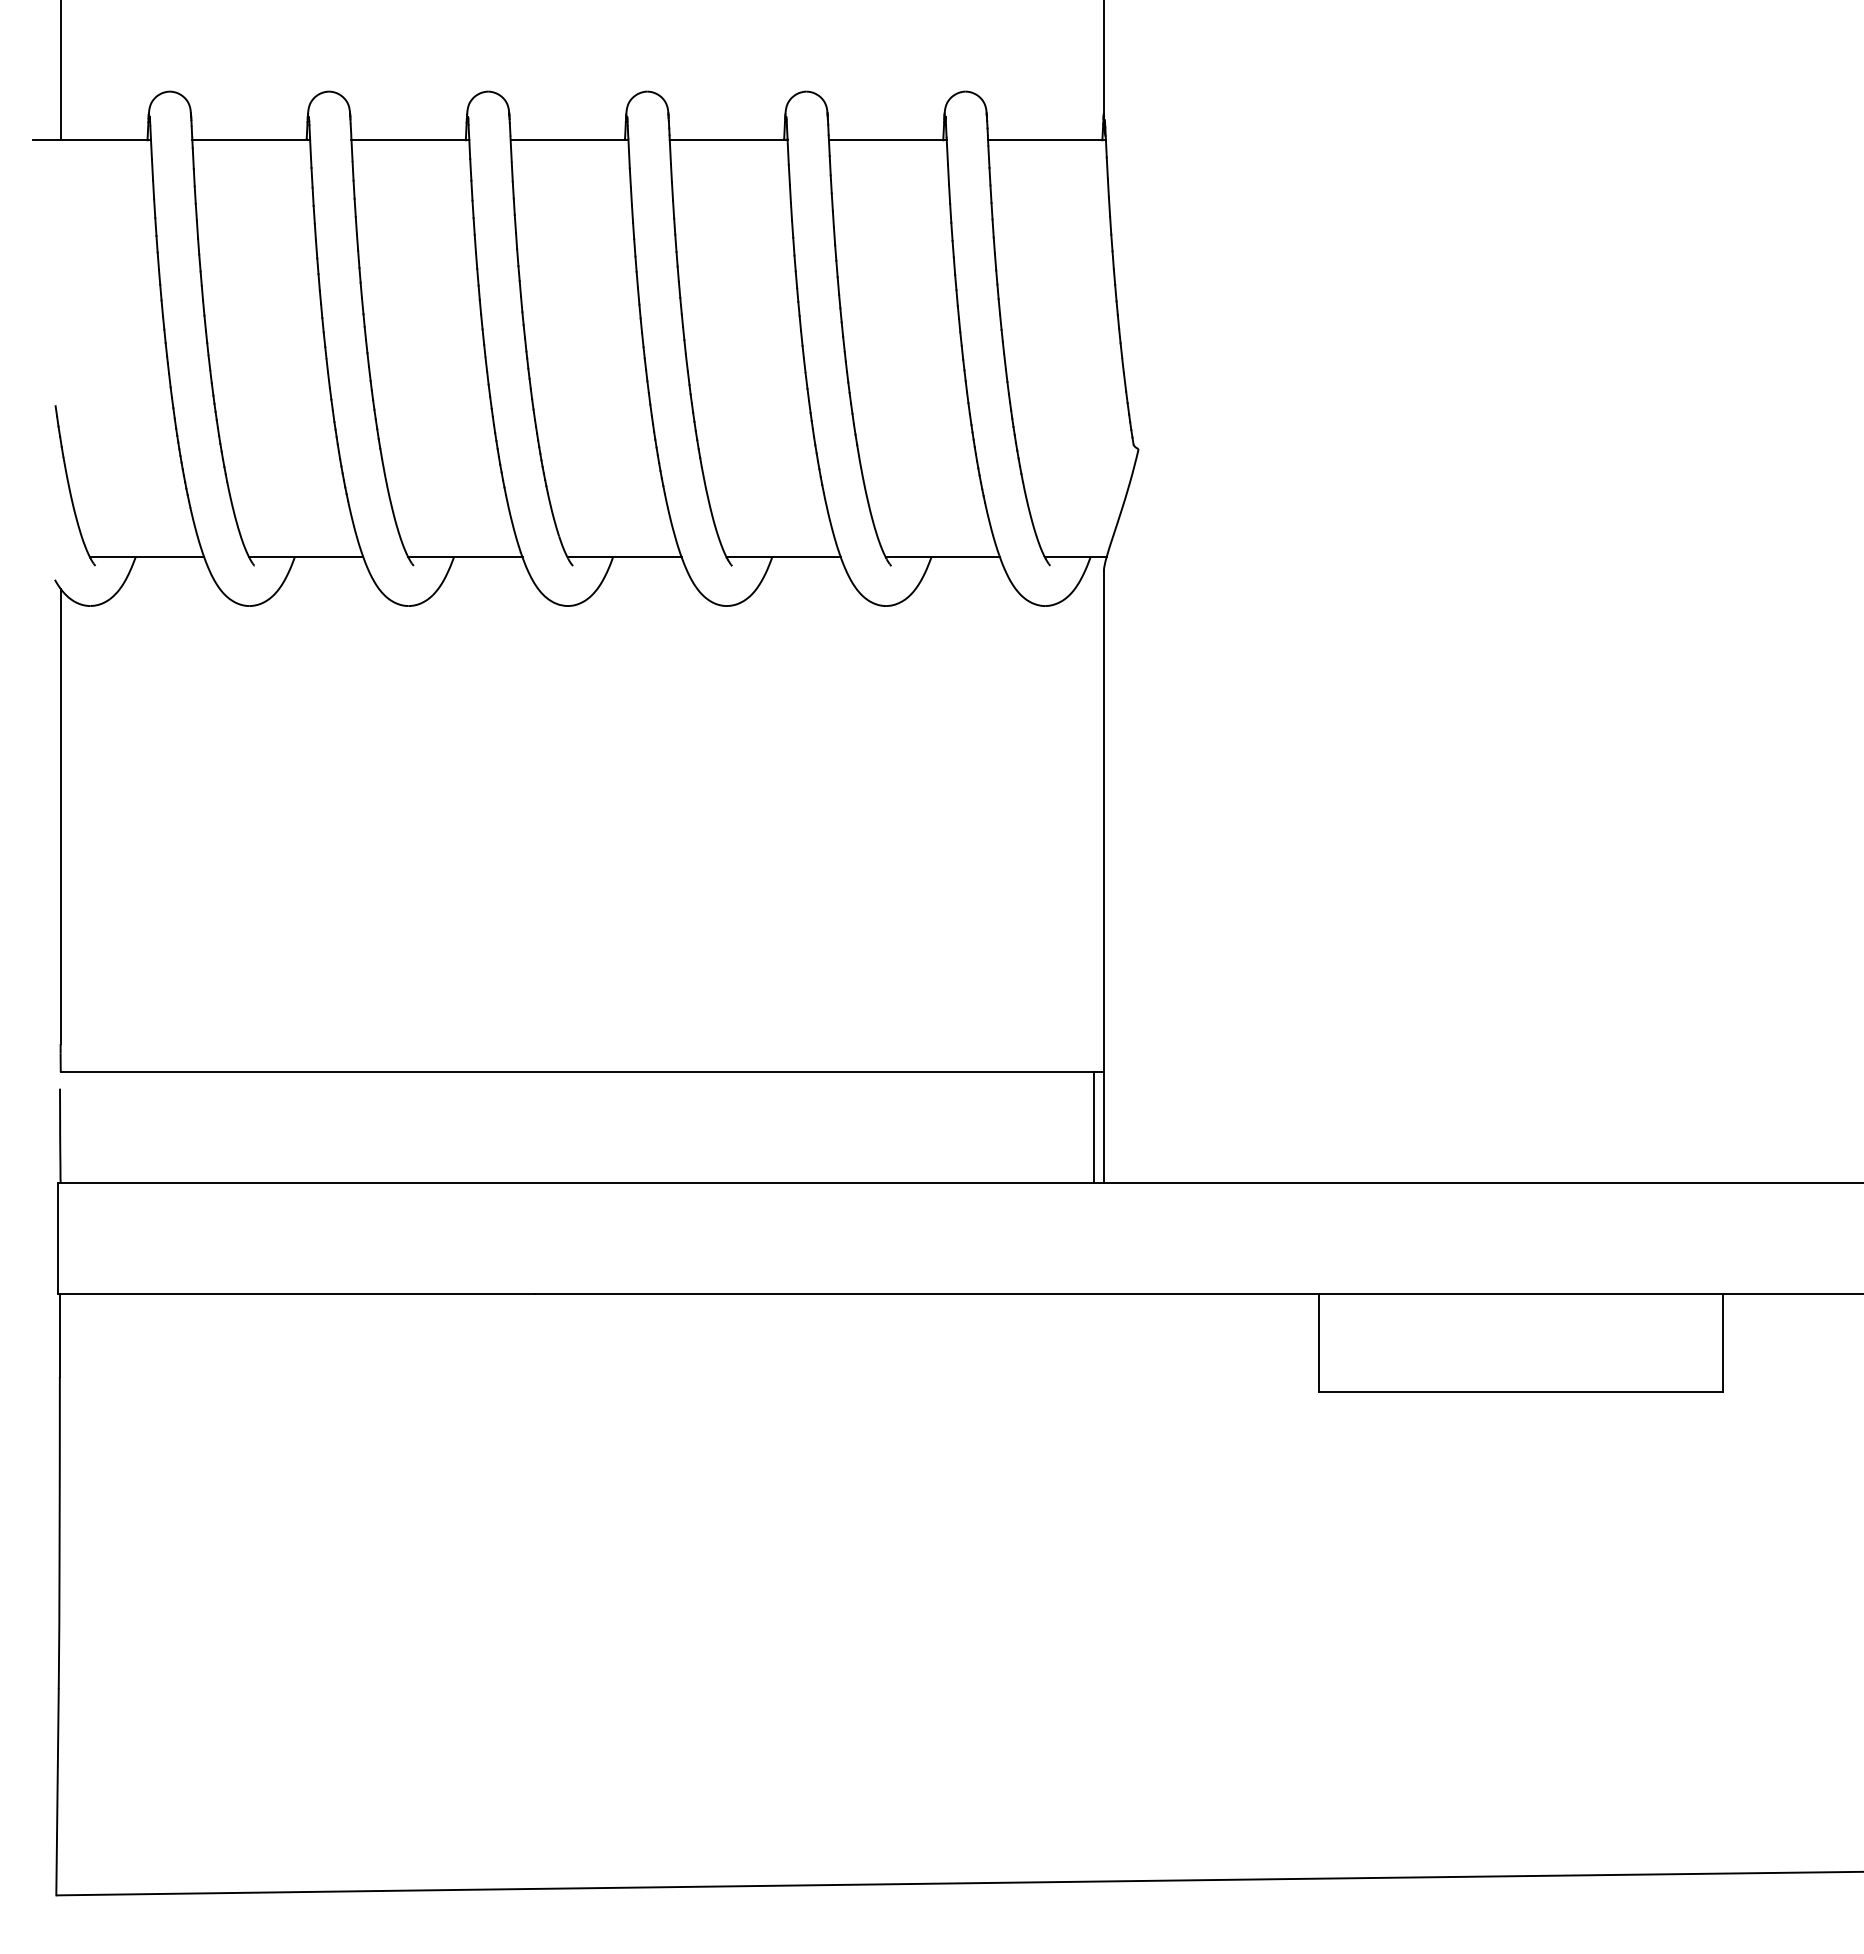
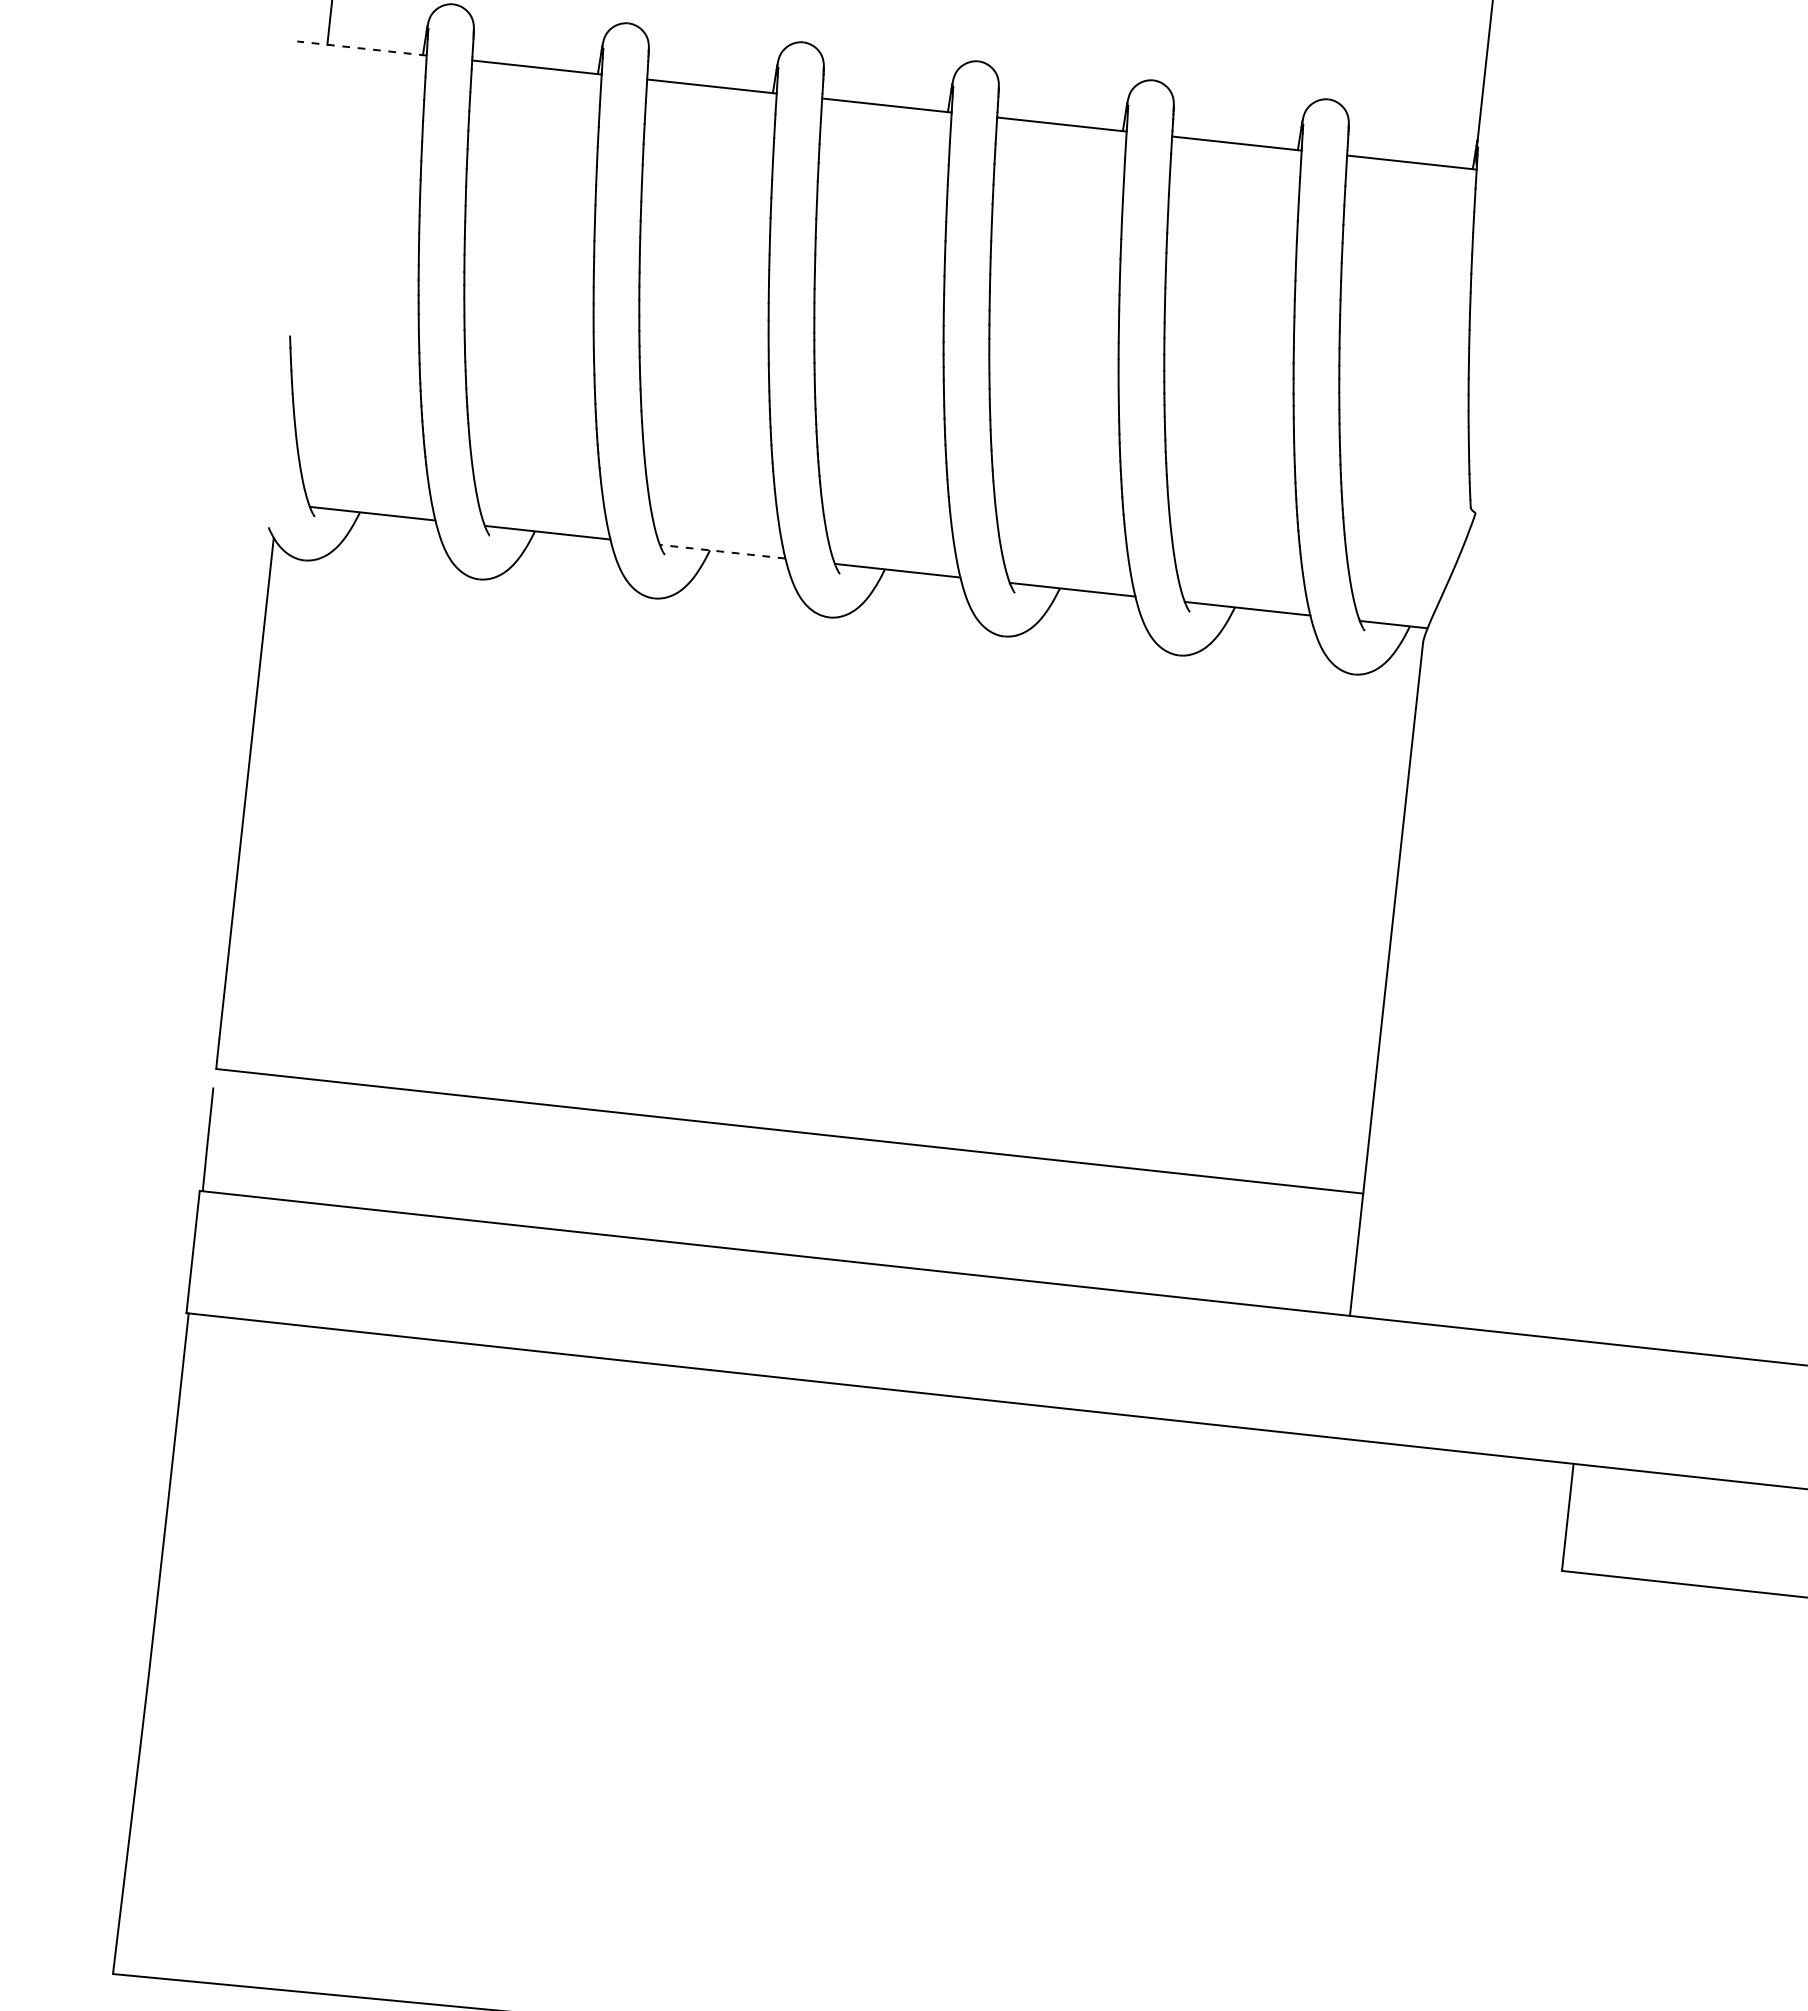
line: (92, 140) -> (362, 48), solid -> dashed
line: (464, 557) -> (721, 551), solid -> dashed
line: (1093, 1127) -> (1345, 1253), removed

